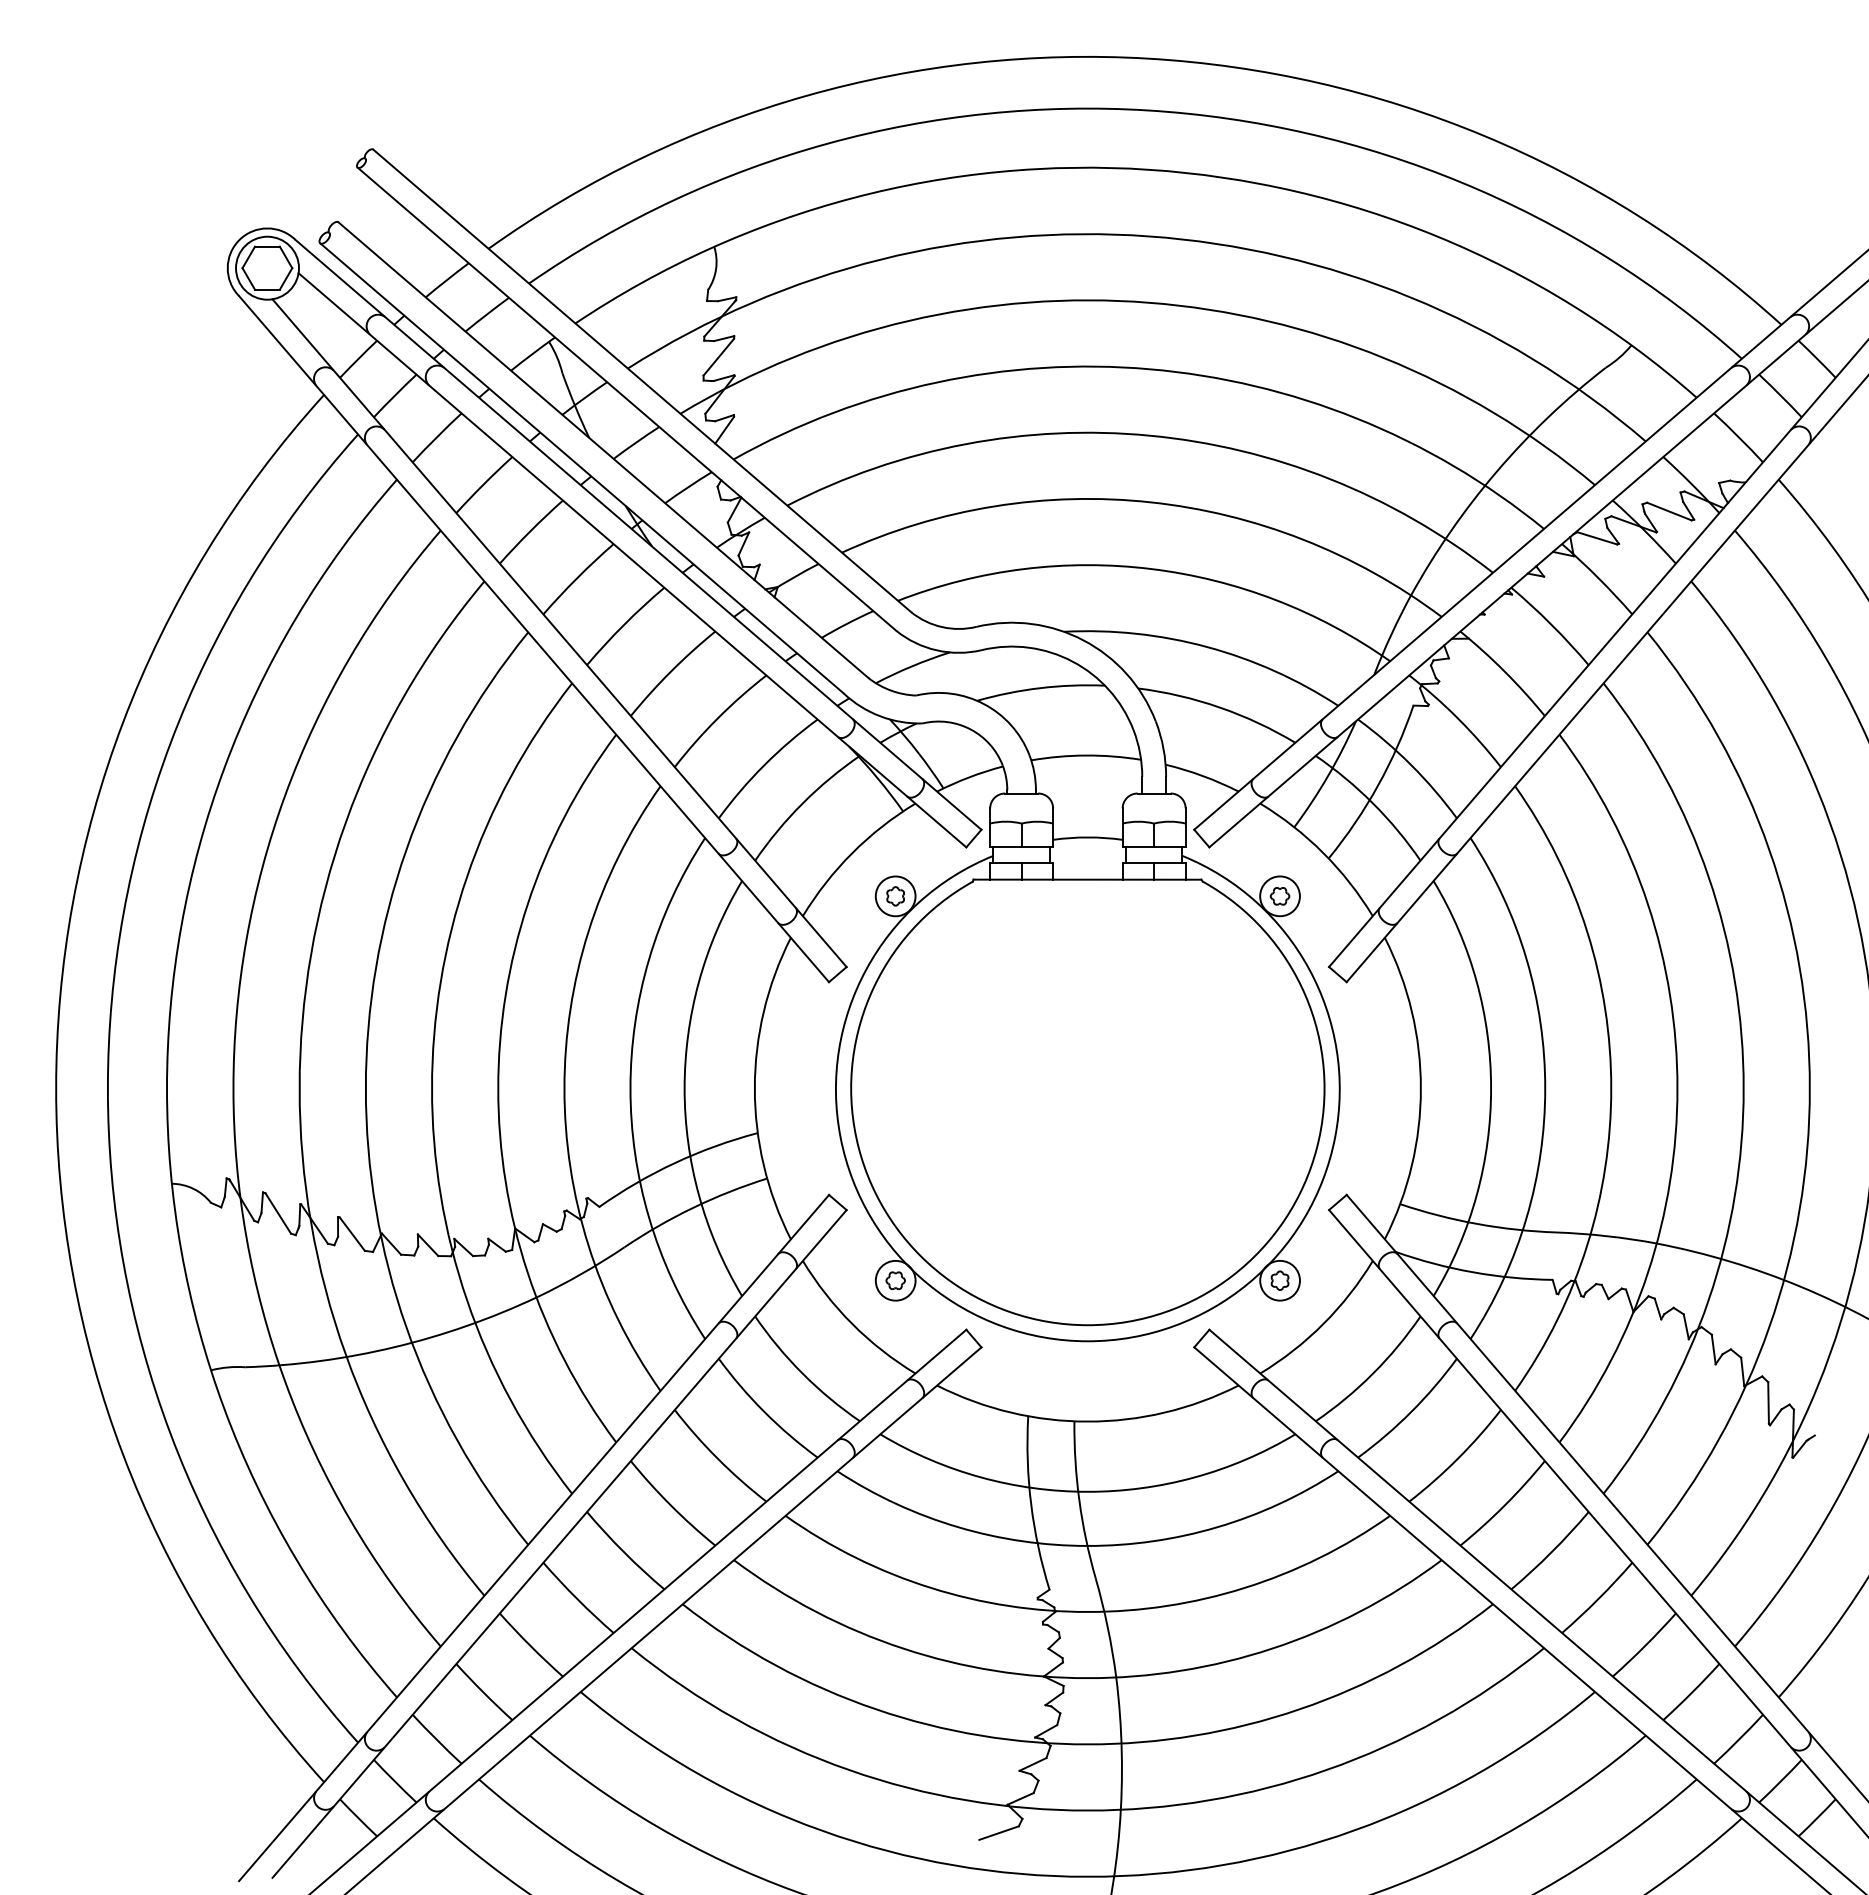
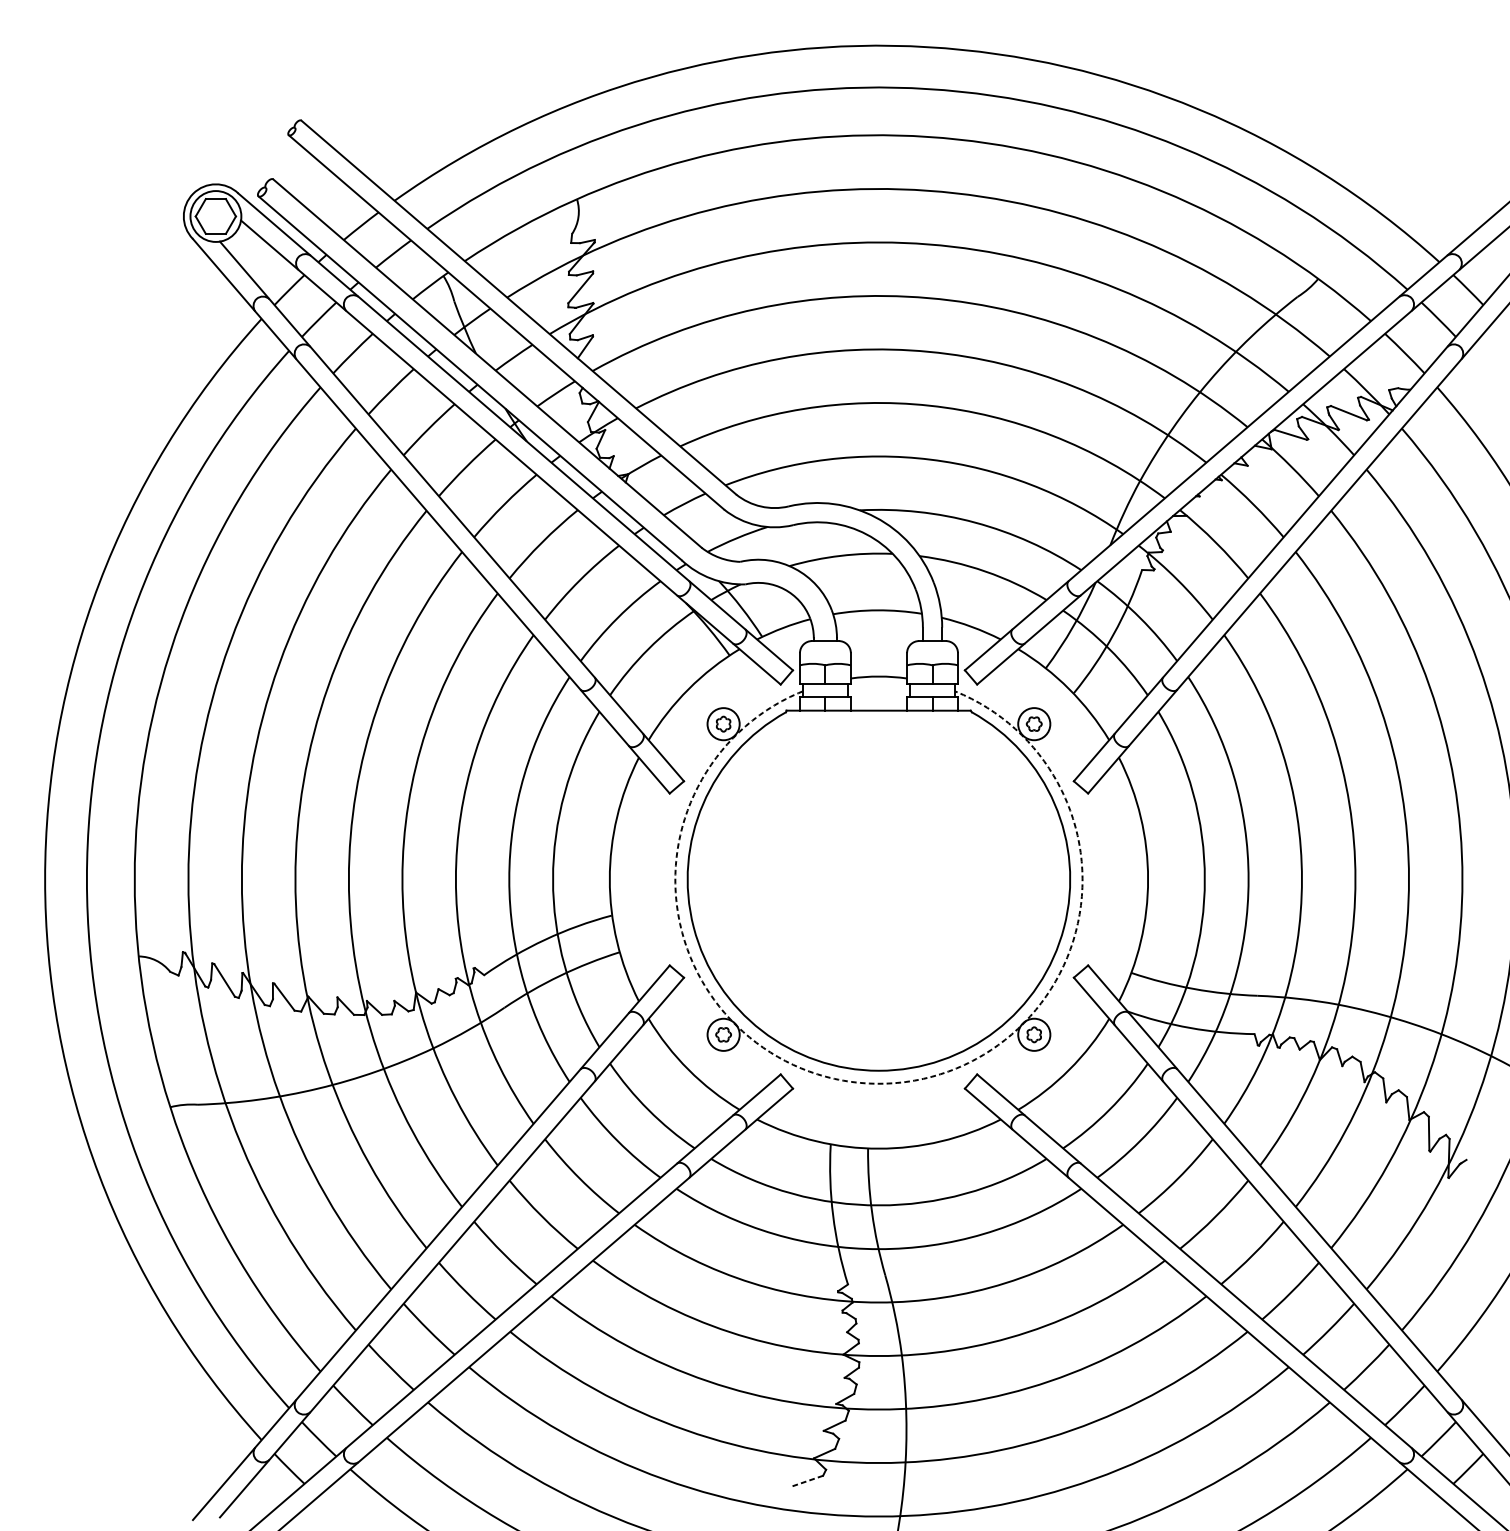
arc: (1087, 1341) -> (878, 1083), solid -> dashed
line: (999, 1833) -> (807, 1481), solid -> dashed

